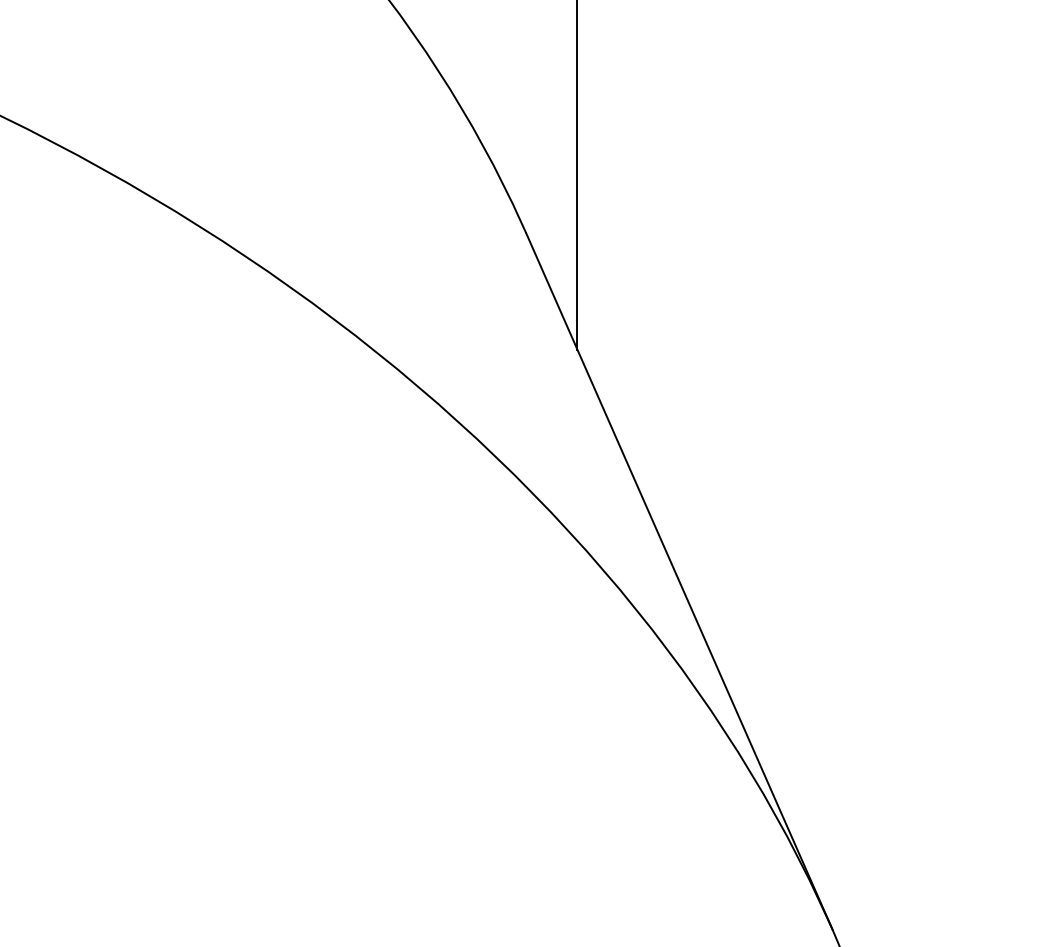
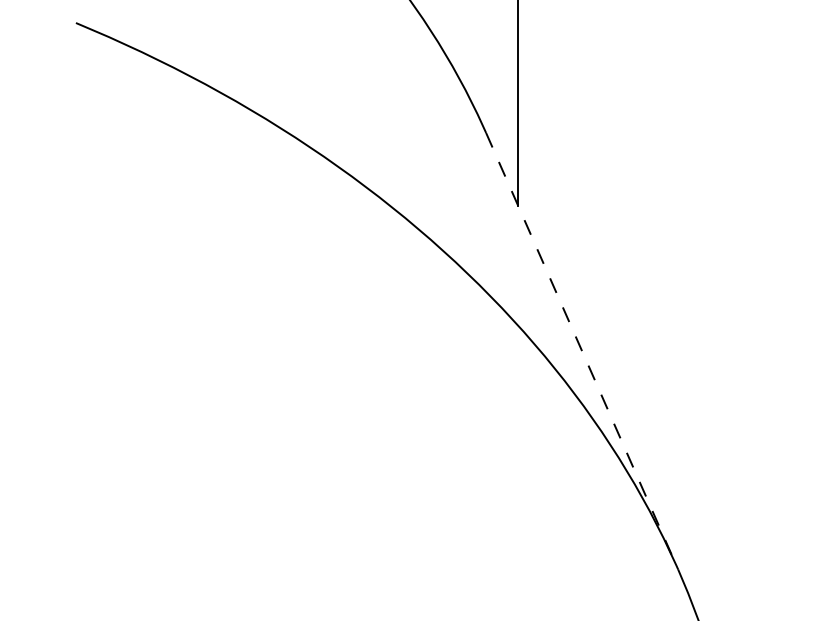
line: (679, 581) -> (582, 351), solid -> dashed

